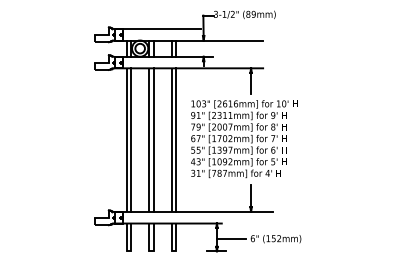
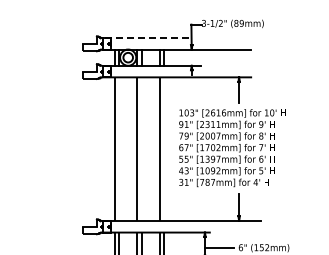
line: (157, 28) -> (145, 37), solid -> dashed
line: (131, 139) -> (119, 148), removed
line: (153, 139) -> (141, 148), removed
line: (176, 139) -> (164, 148), removed

